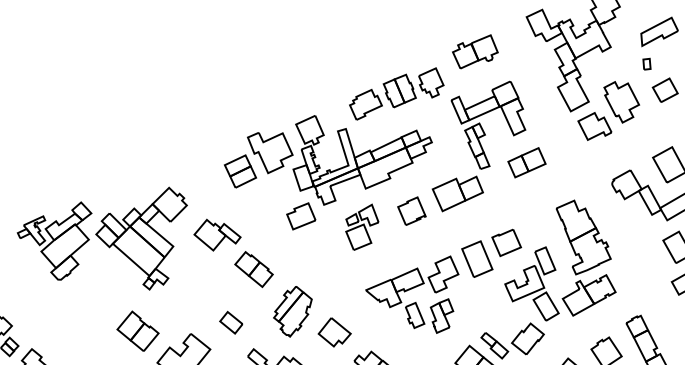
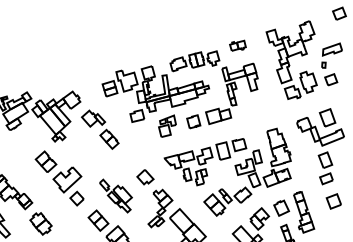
part: (474, 51) -> (237, 45), size x0.7
part: (526, 161) -> (255, 105), removed
part: (291, 311) -> (125, 163), removed
part: (230, 322) -> (93, 164), removed

